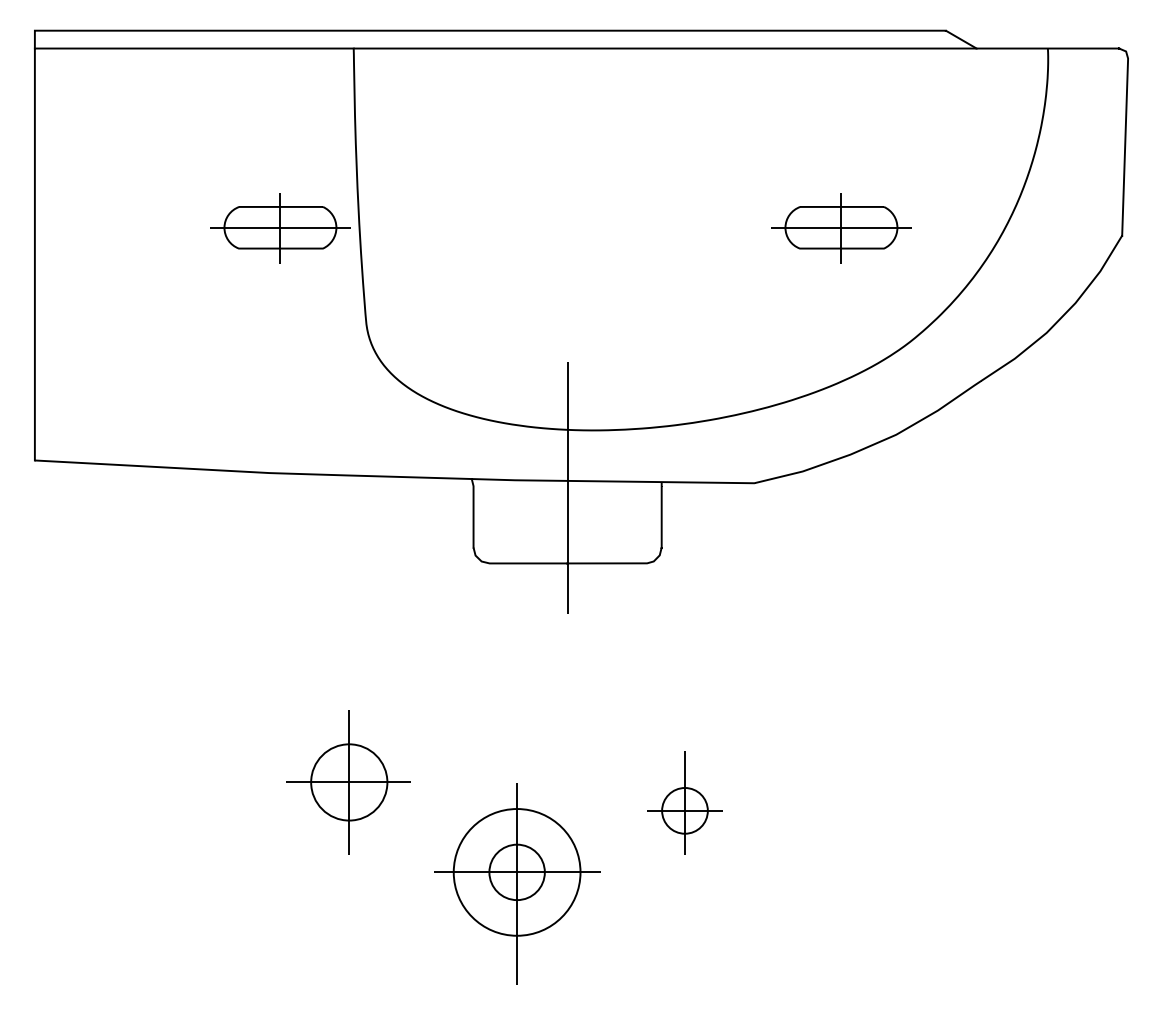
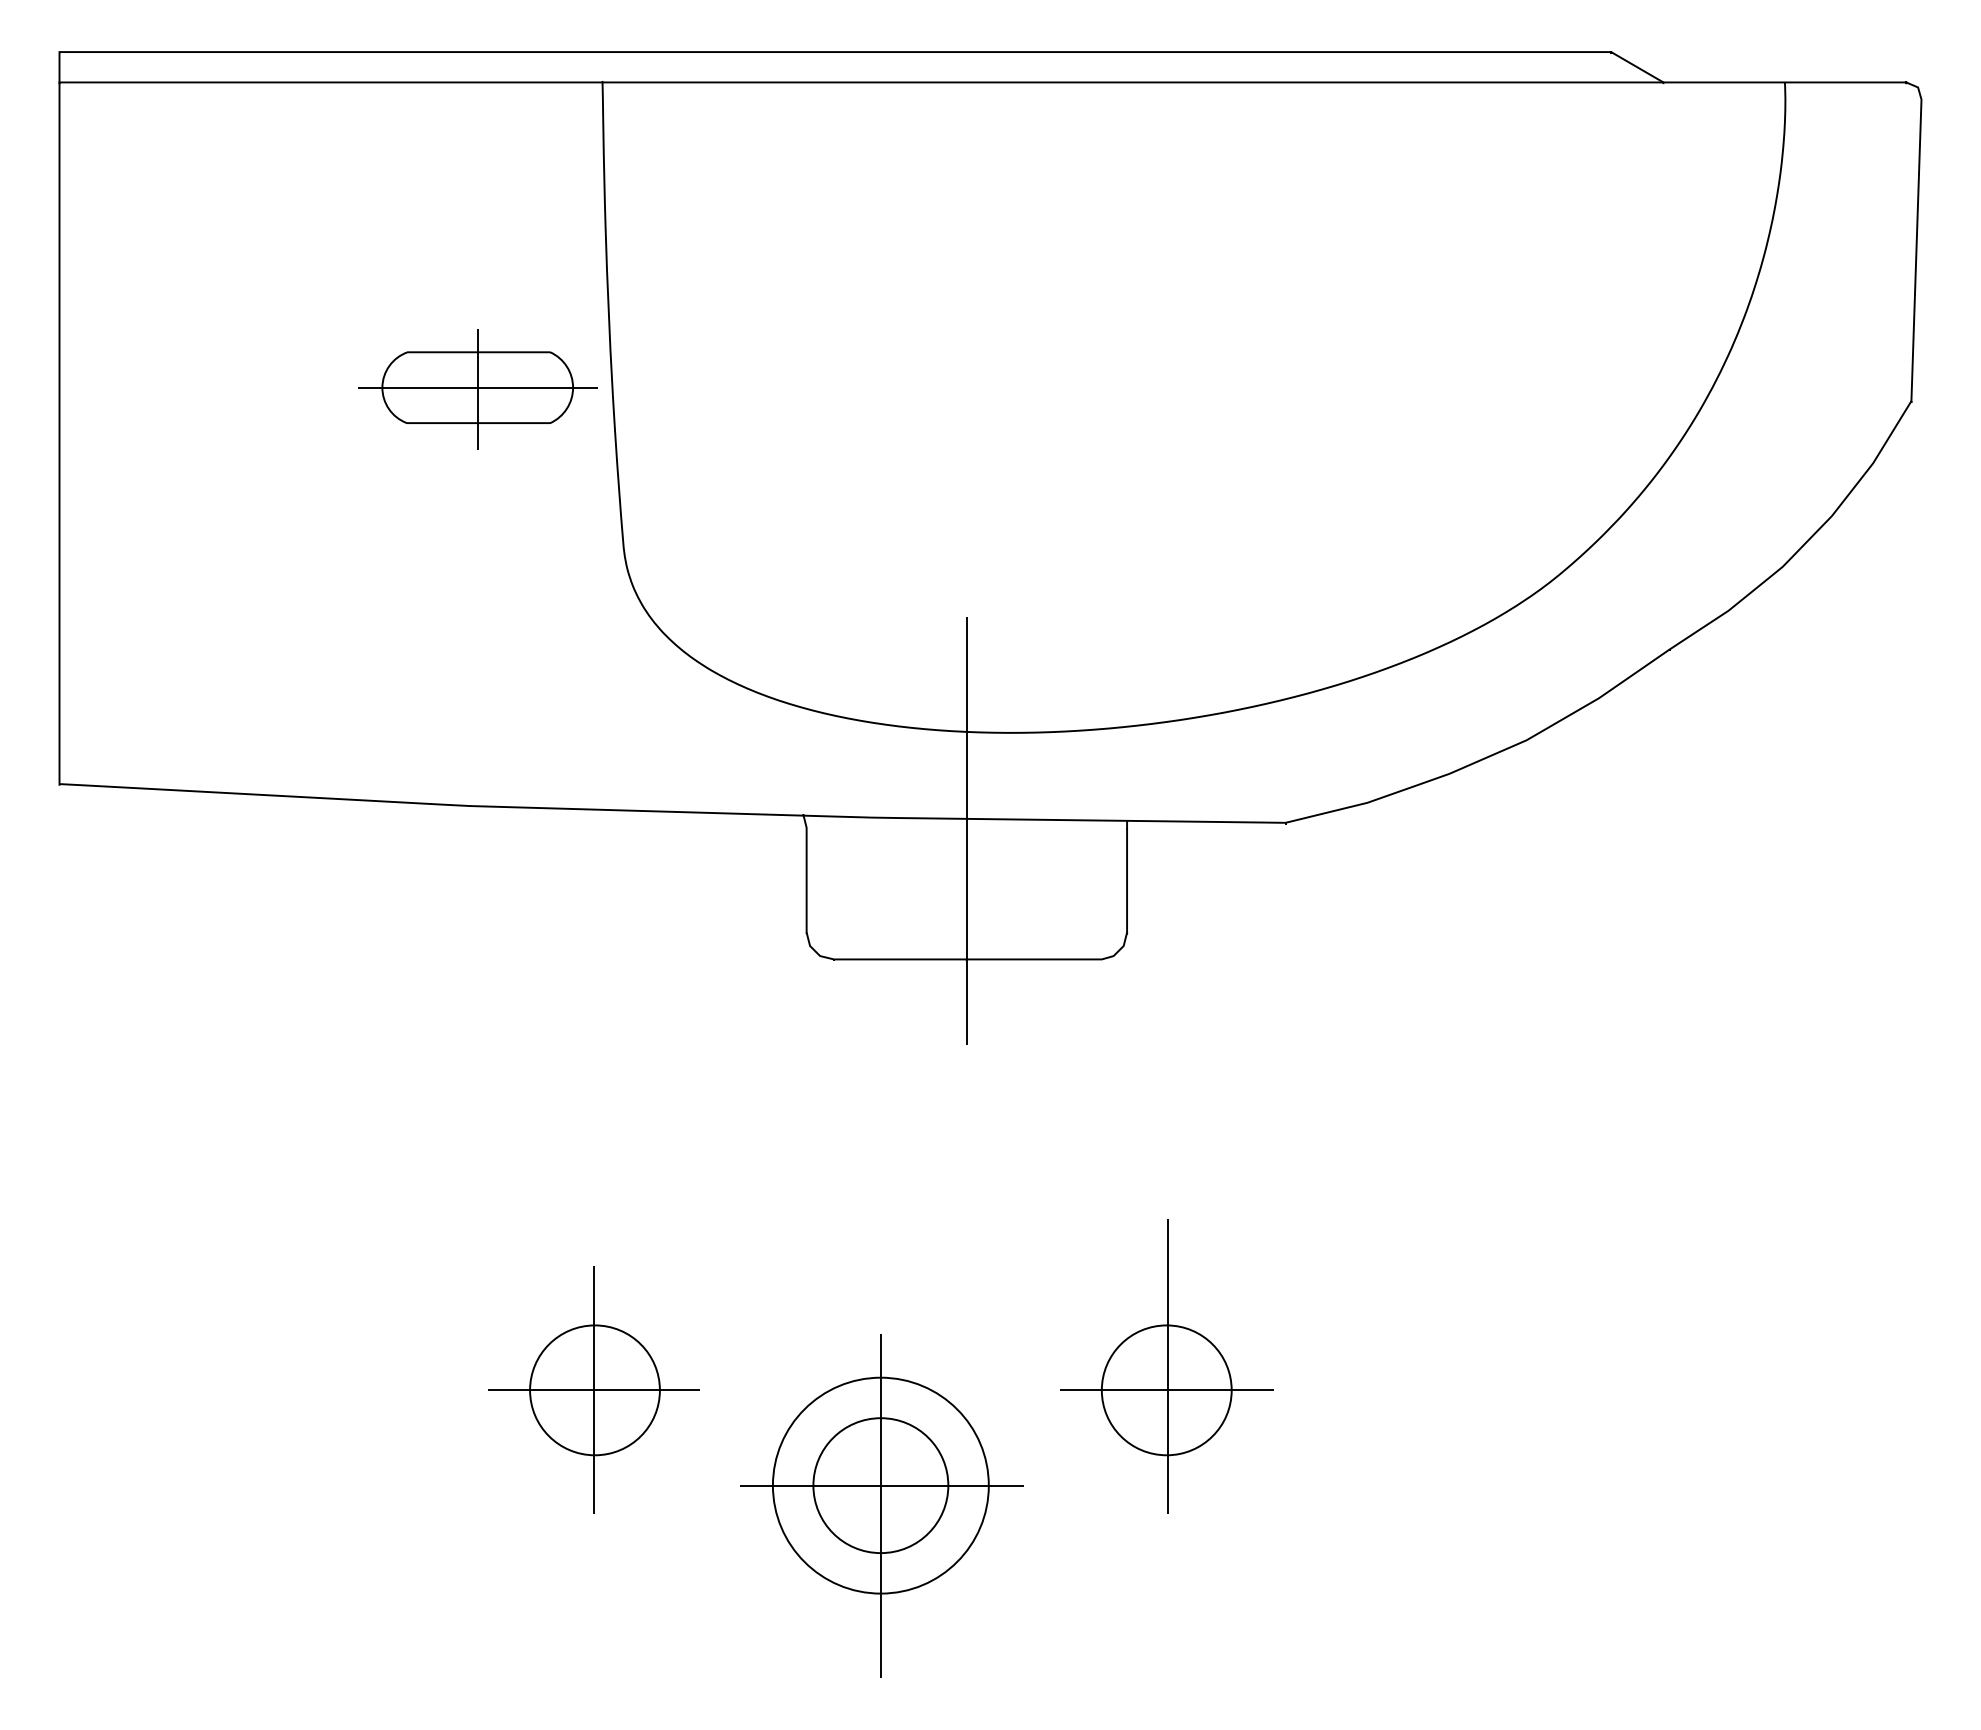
part: (841, 228) -> (1433, 388), removed
part: (348, 782) -> (593, 1390), moved
part: (684, 802) -> (1165, 1366), size x1.67
circle: (516, 872) -> (879, 1485), size x1.43

